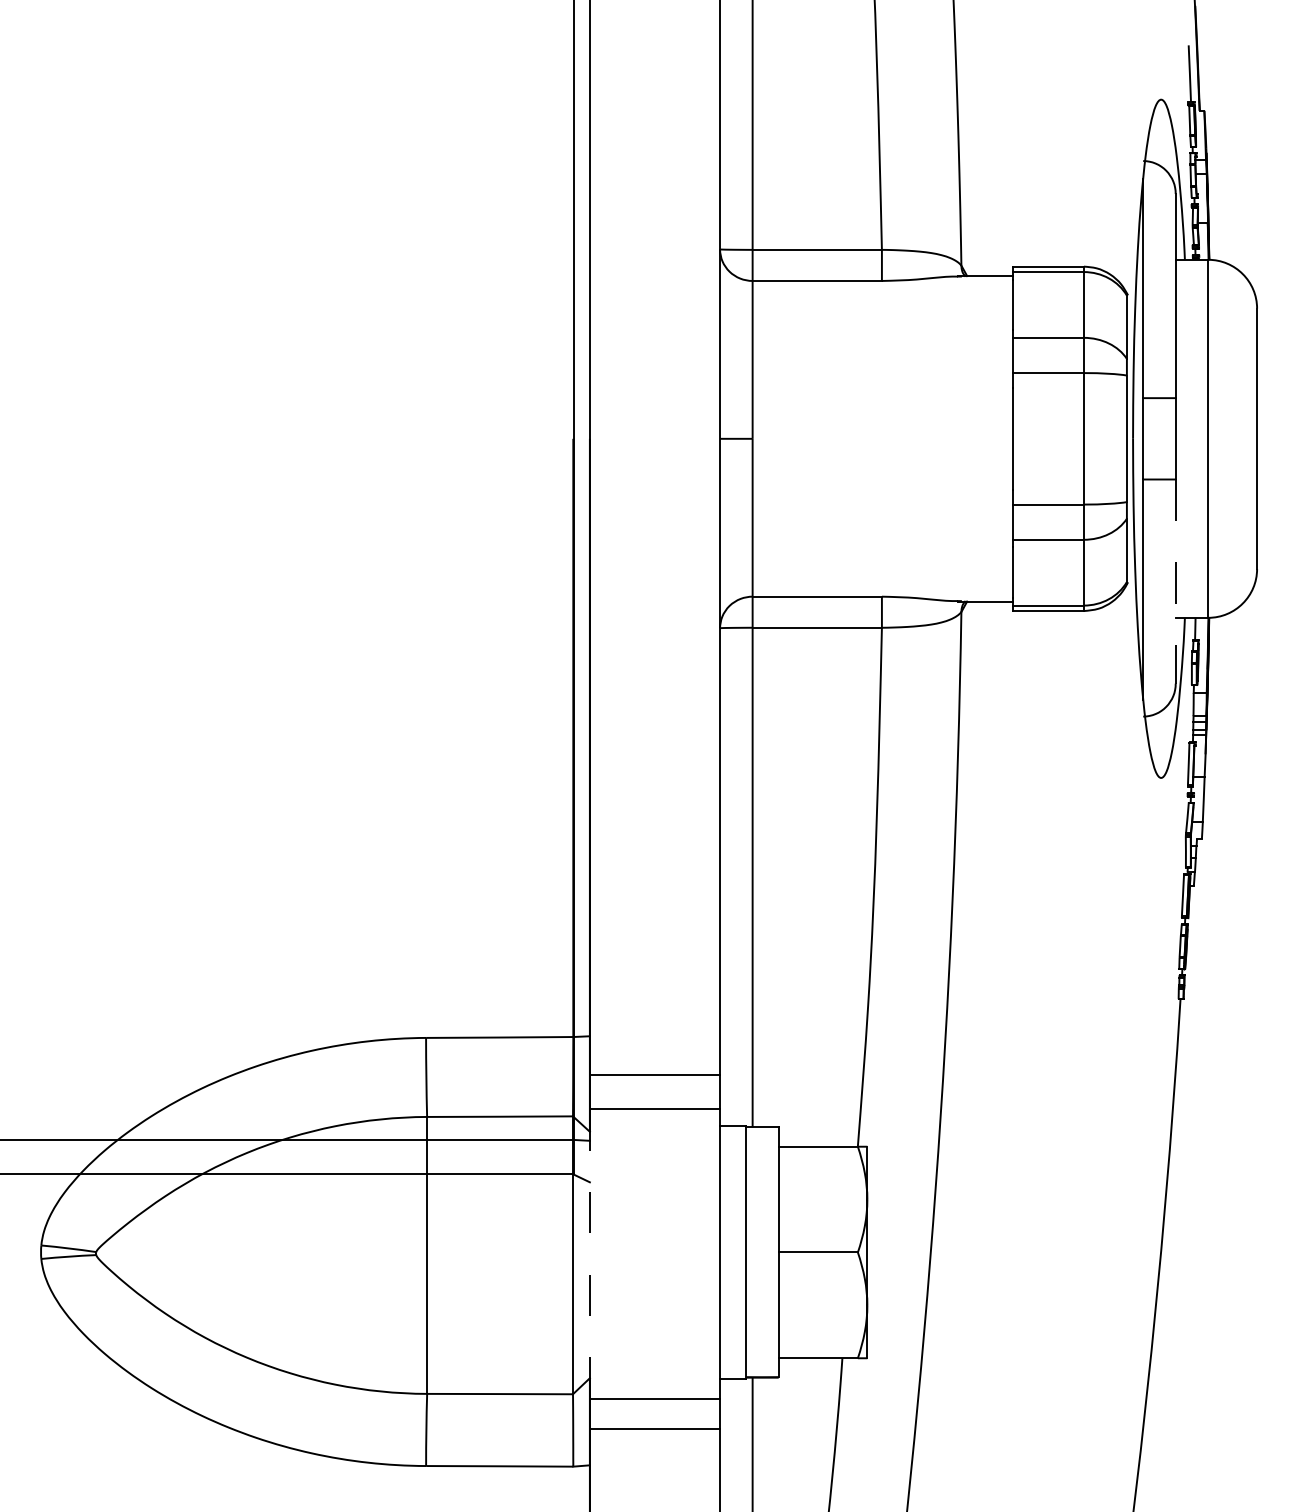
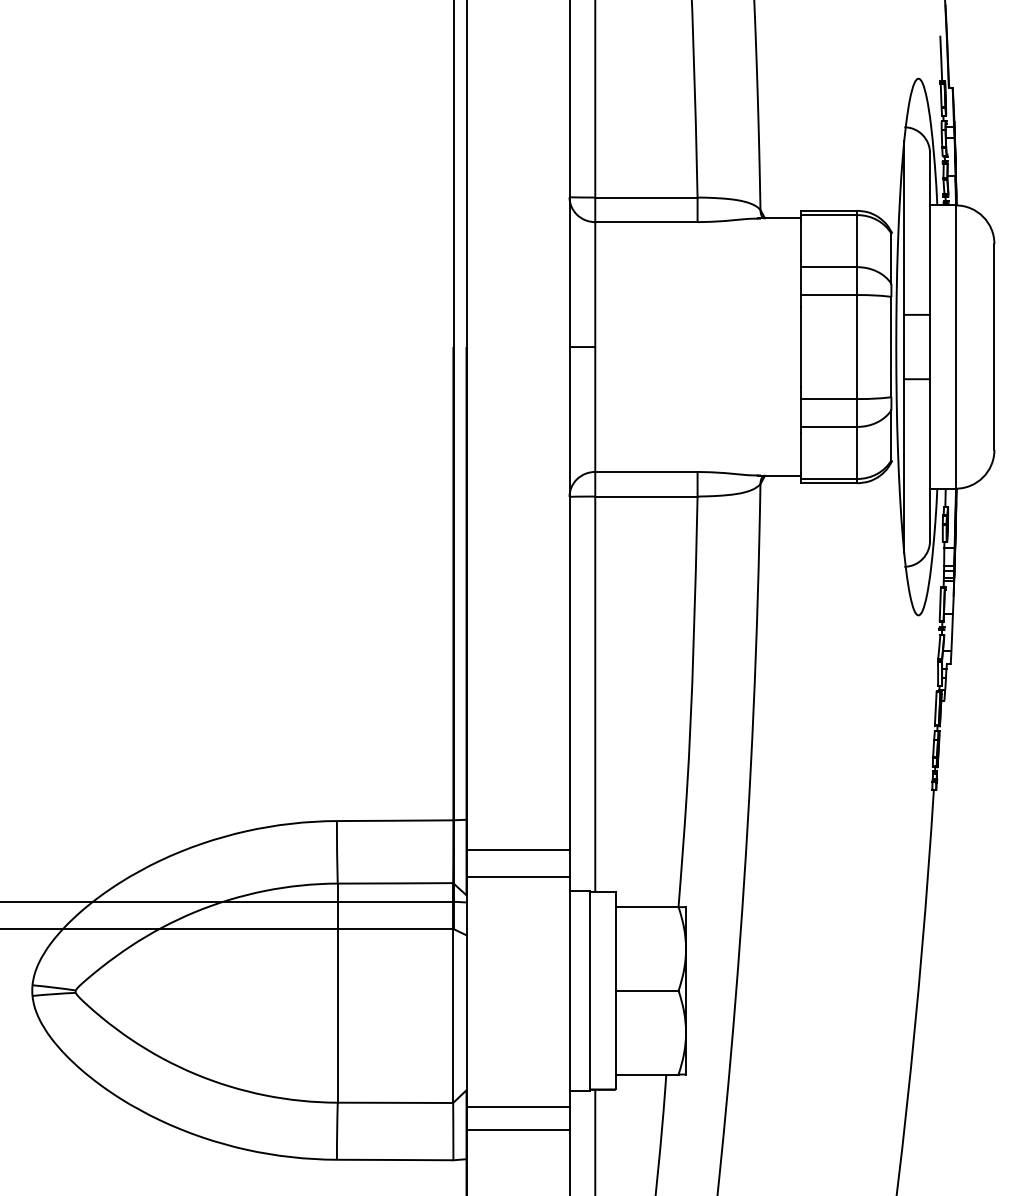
line: (1175, 582) -> (929, 460), dashed -> solid
line: (589, 1253) -> (466, 991), dashed -> solid

